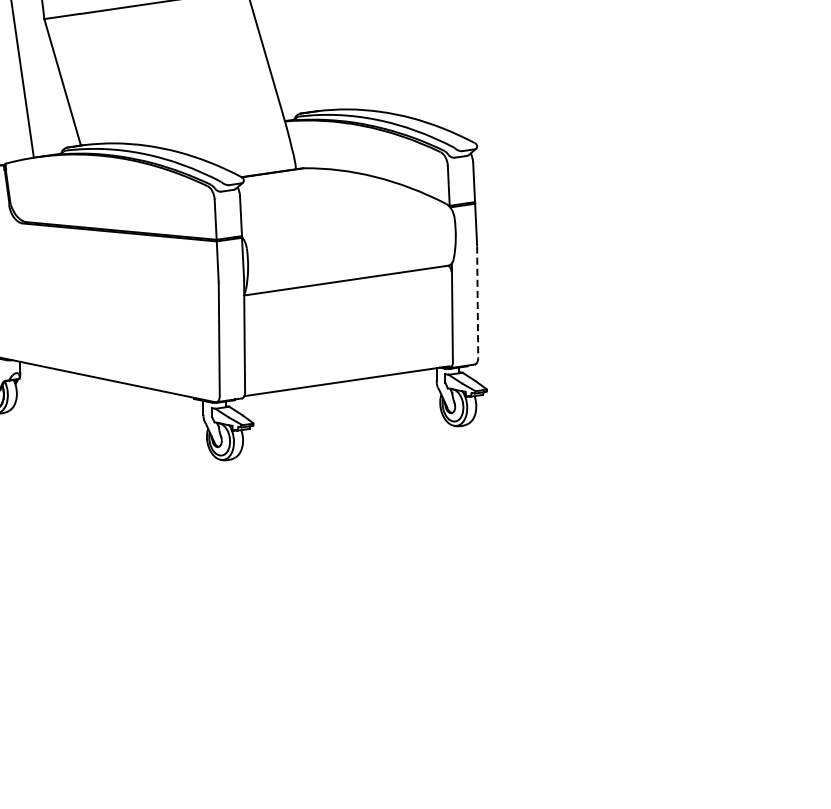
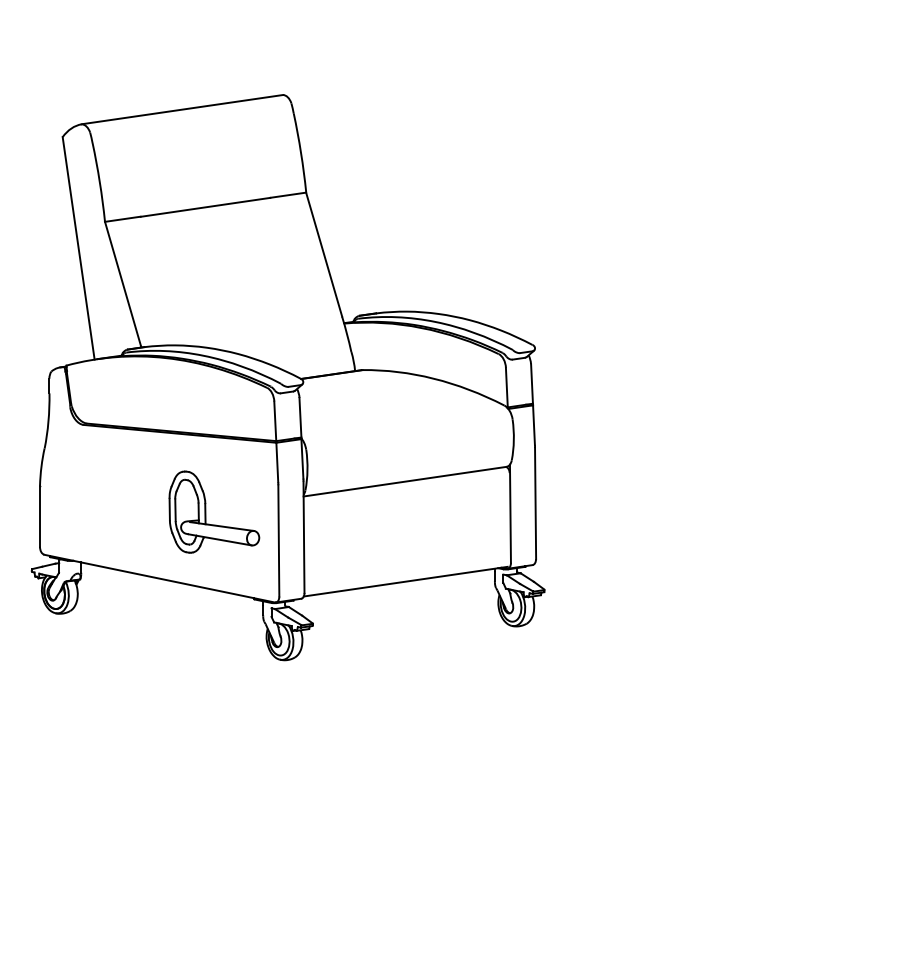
line: (477, 302) -> (535, 503), dashed -> solid
part: (146, 310) -> (206, 511), added

